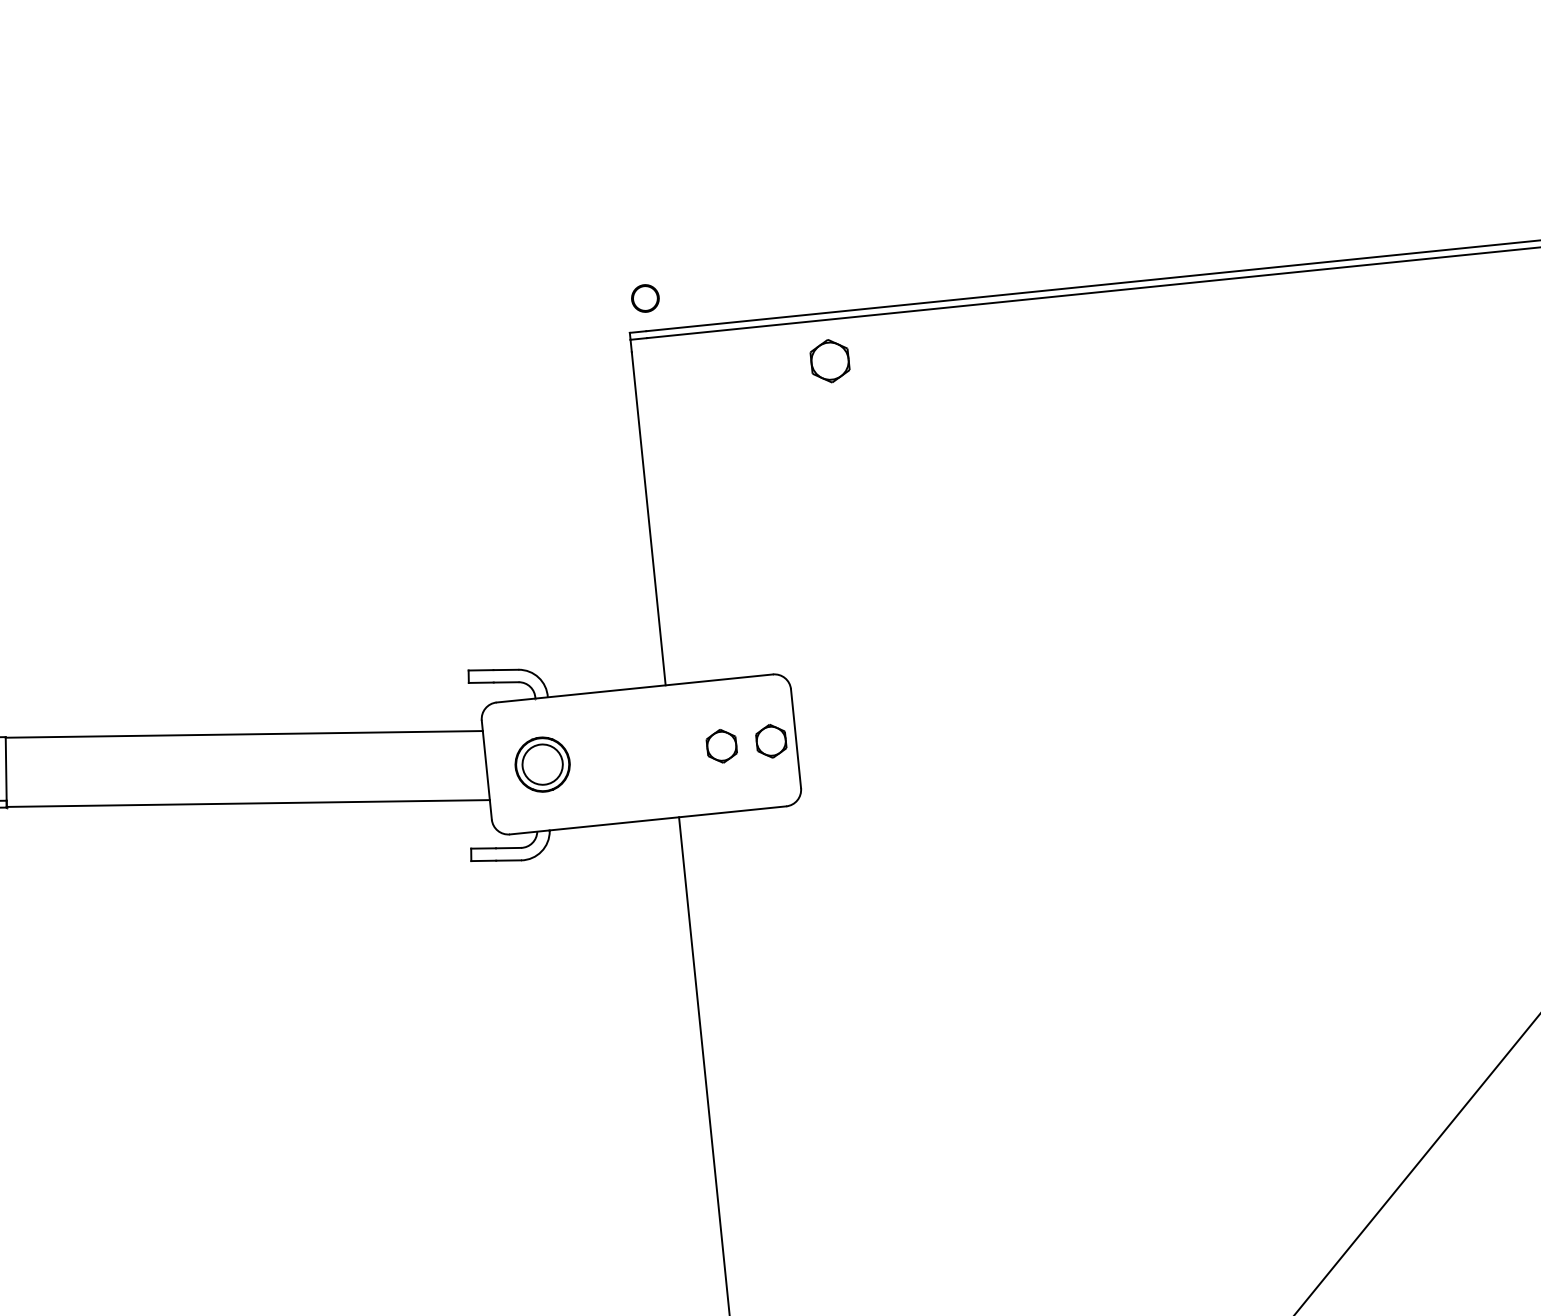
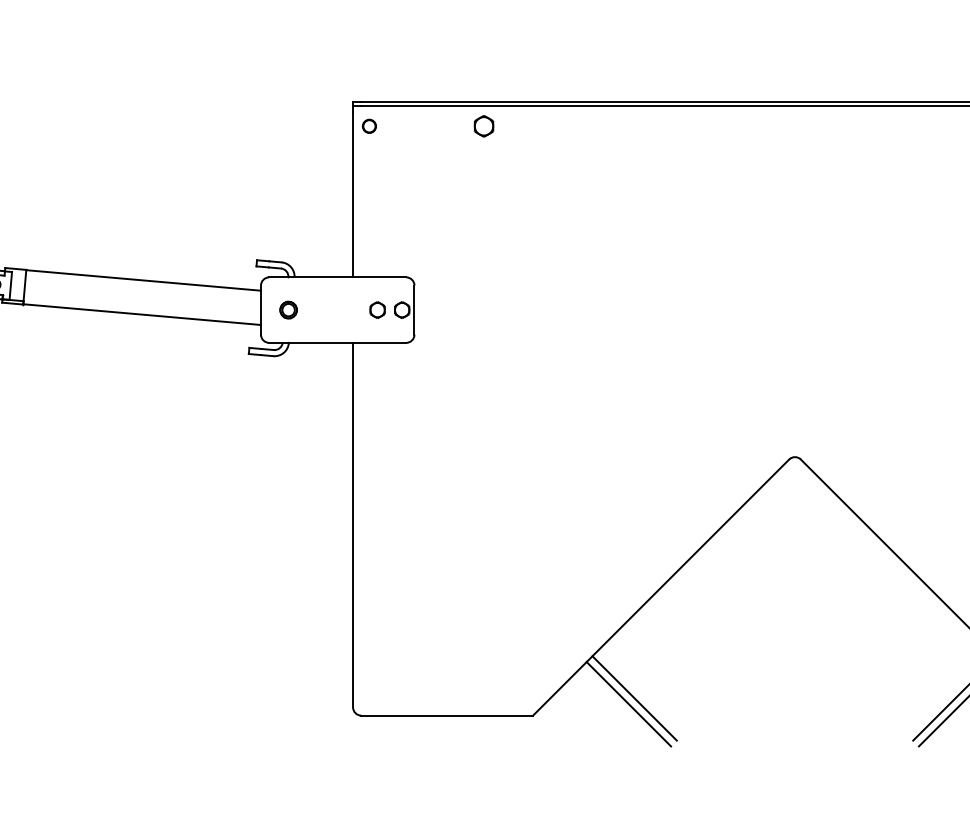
circle: (643, 296) -> (368, 125), moved
part: (829, 361) -> (483, 126), moved
part: (542, 763) -> (288, 309), size x0.62

